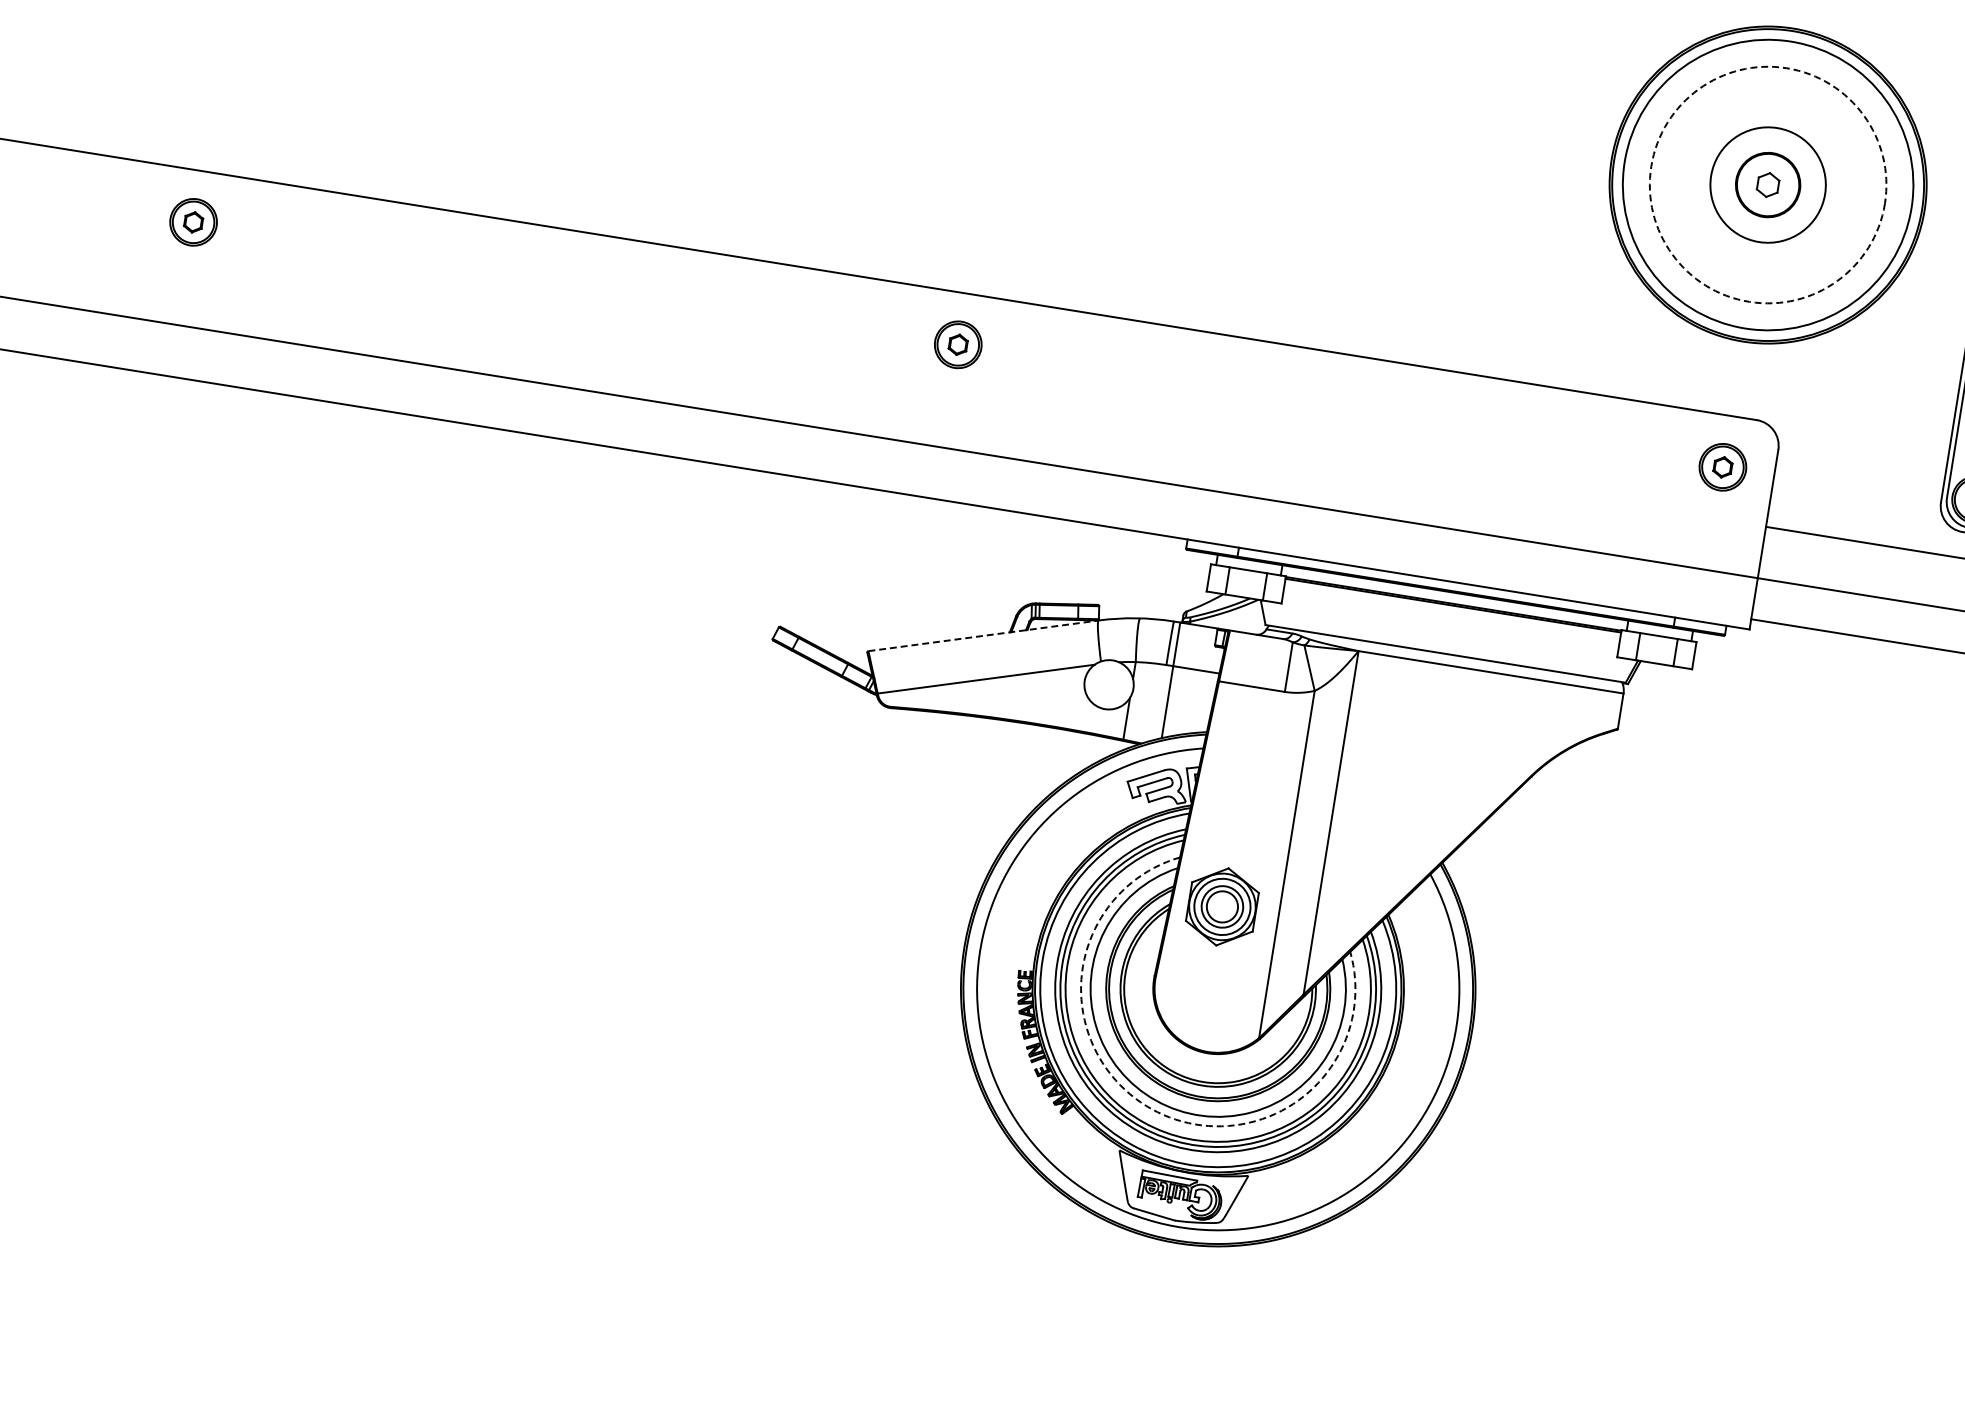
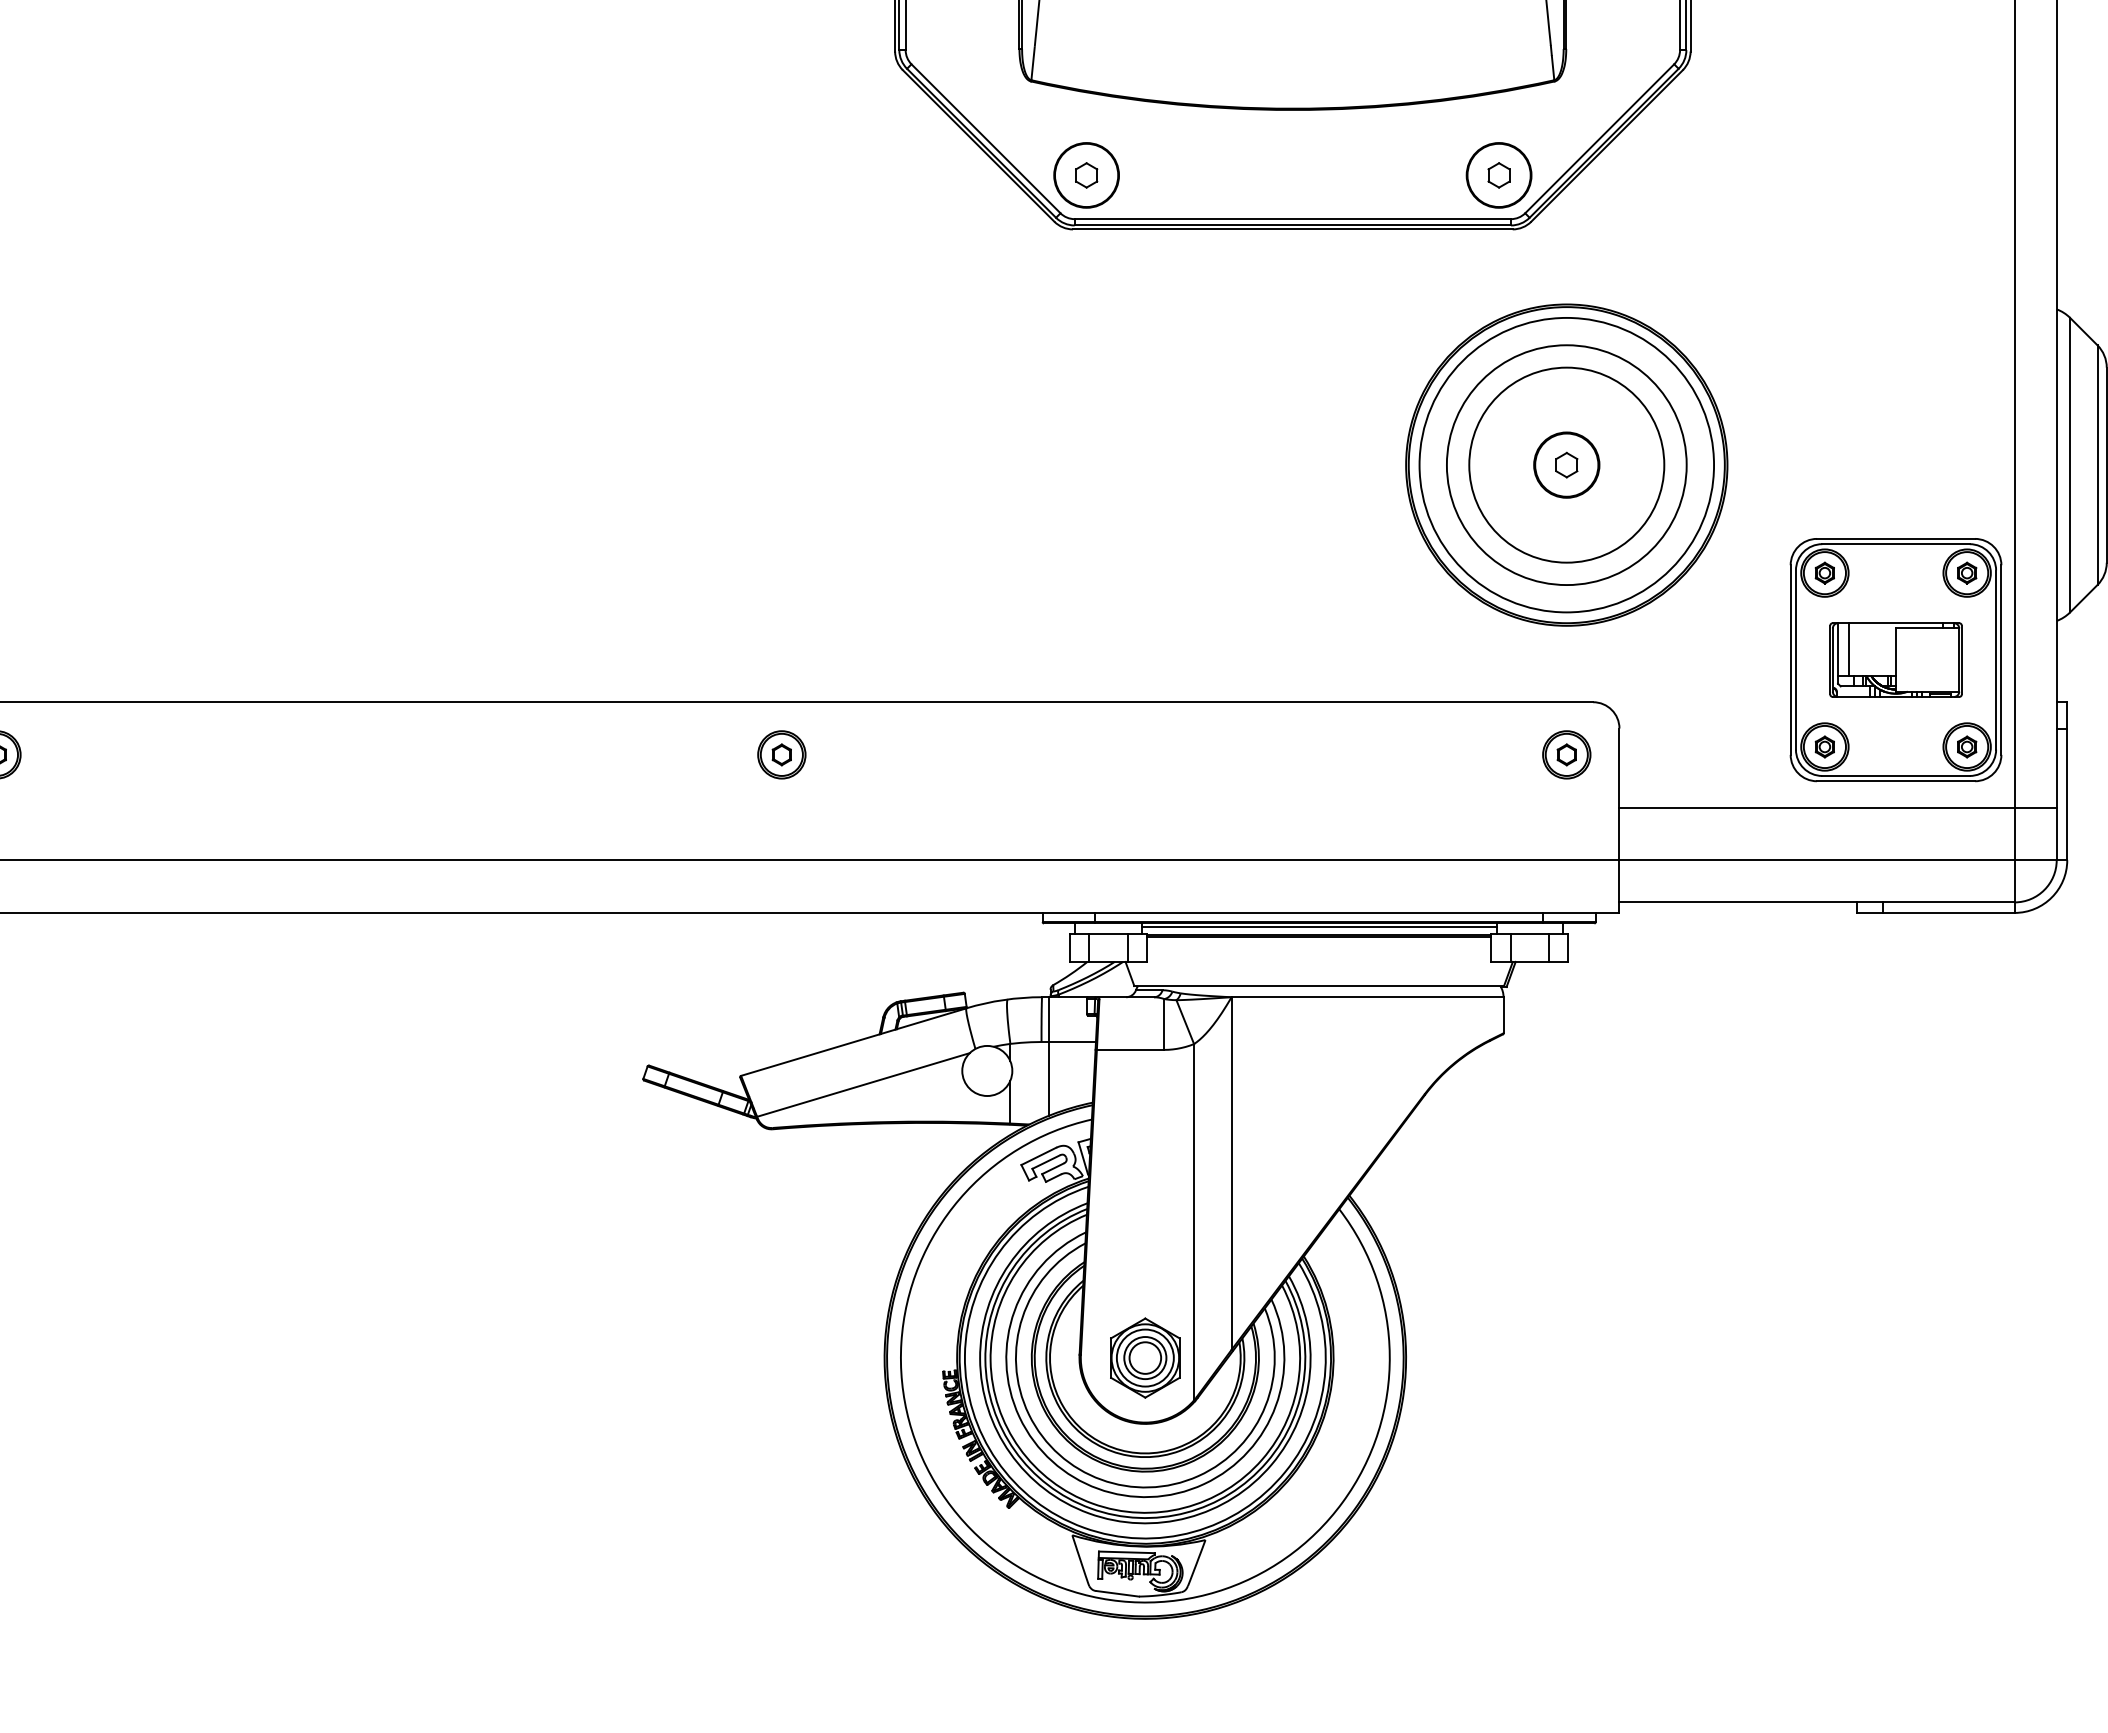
circle: (1767, 184) -> (1566, 464), size x1.67
circle: (1767, 185) -> (1566, 465), dashed -> solid
line: (1454, 596) -> (1318, 927), added
line: (983, 636) -> (853, 1042), dashed -> solid
part: (1222, 906) -> (1145, 1357), moved
arc: (1151, 1108) -> (1097, 1488), dashed -> solid

